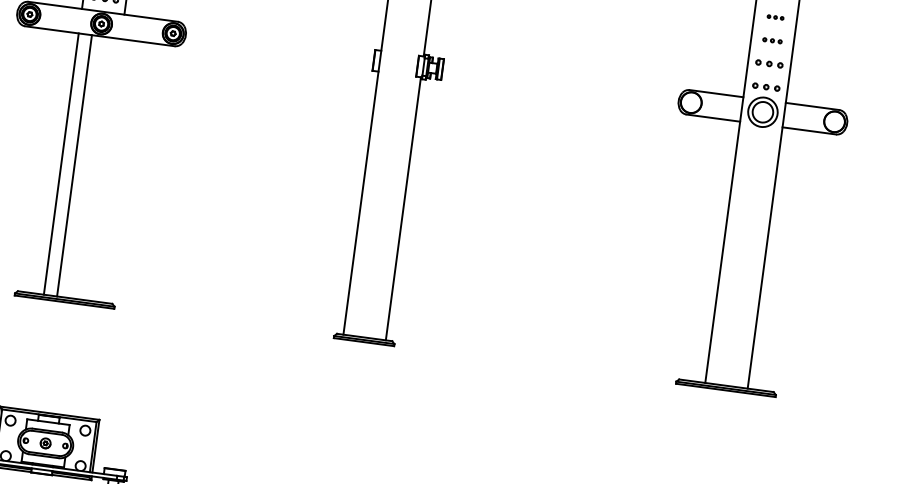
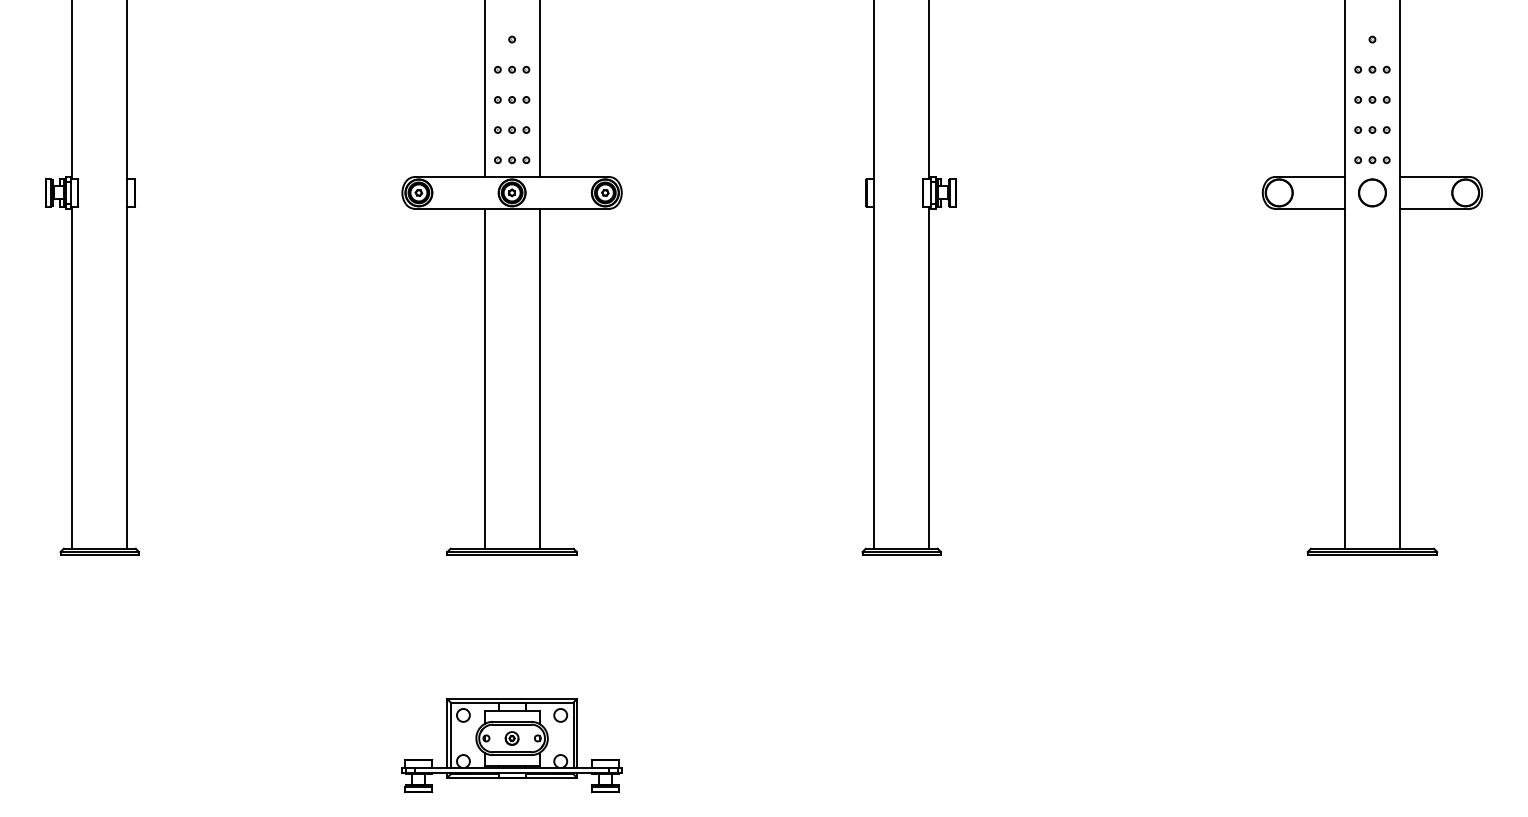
part: (775, 17) -> (1372, 69), size x1.67
part: (772, 40) -> (1372, 99), size x1.43
circle: (763, 111) -> (1372, 192), size x0.71
line: (74, 165) -> (539, 378), moved

